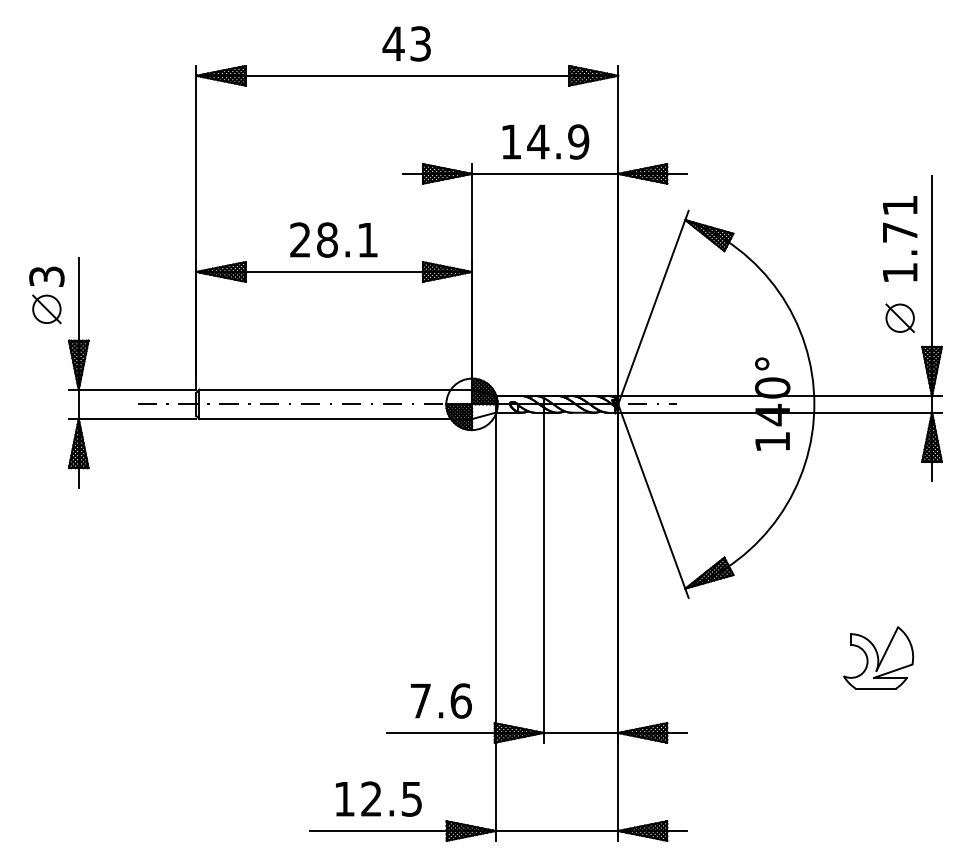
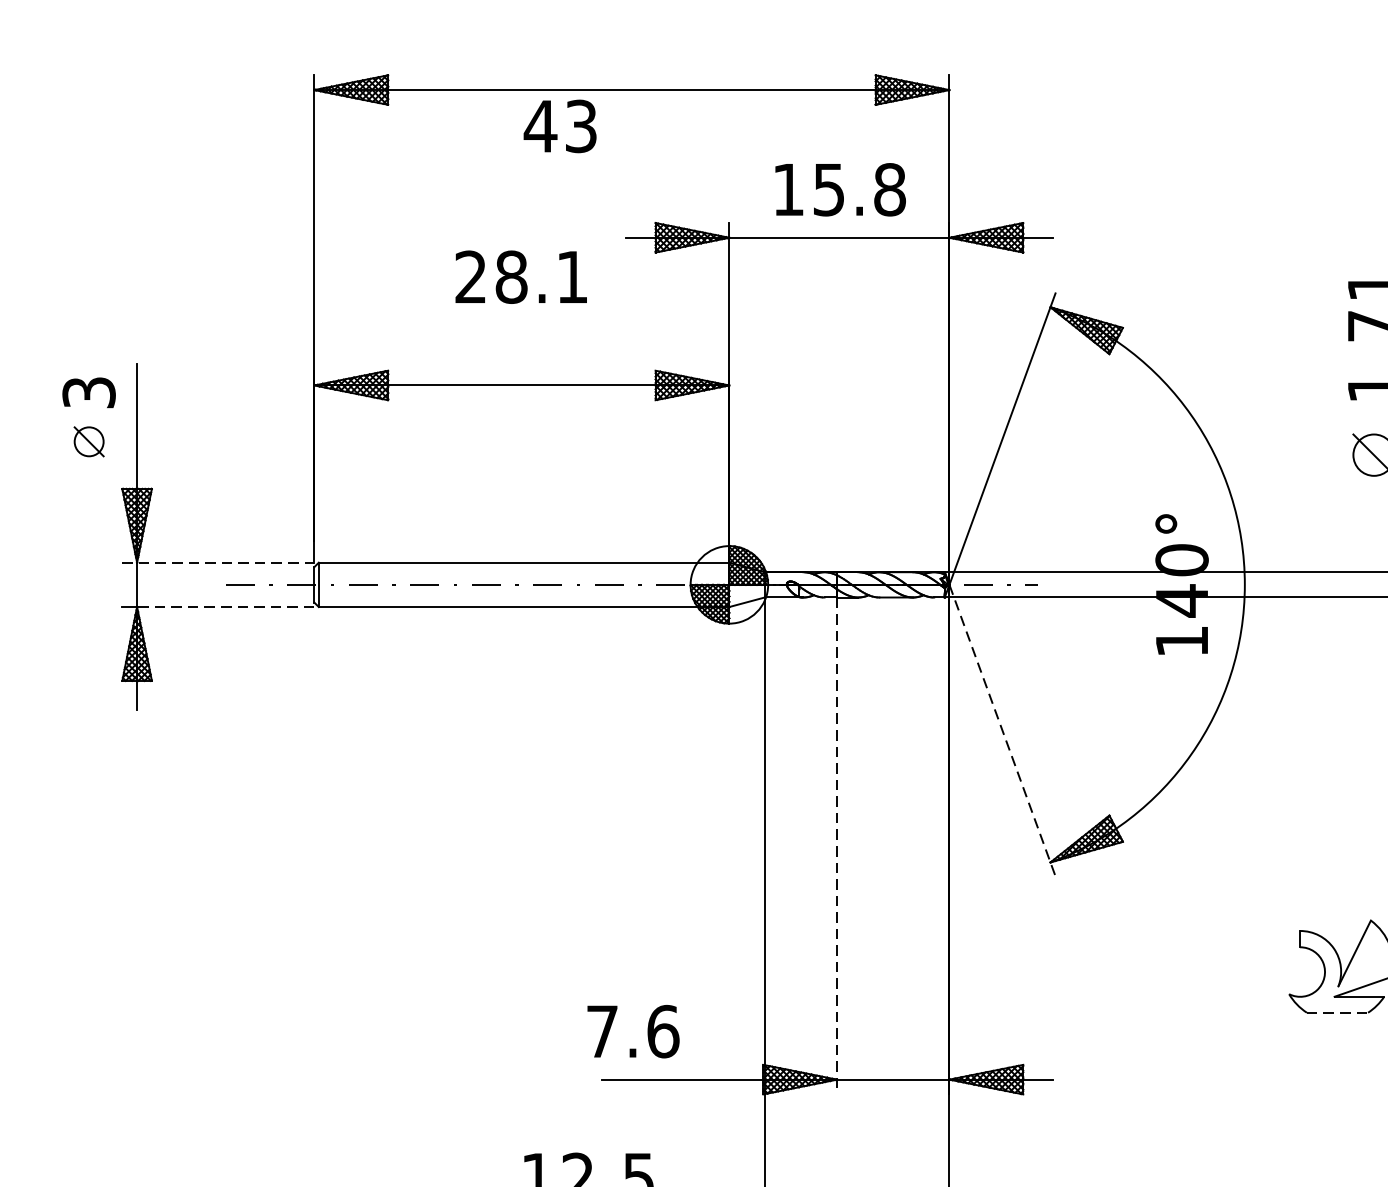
text: (406, 43) -> (559, 125), moved
text: (558, 141) -> (859, 189), 14.9 -> 15.8
text: (333, 239) -> (520, 276), moved
part: (46, 309) -> (88, 441), size x0.7
line: (132, 389) -> (218, 562), solid -> dashed
line: (137, 419) -> (225, 607), solid -> dashed
line: (653, 501) -> (1002, 731), solid -> dashed
line: (543, 577) -> (836, 845), solid -> dashed
line: (876, 688) -> (1338, 1012), solid -> dashed
text: (440, 700) -> (632, 1030), moved

